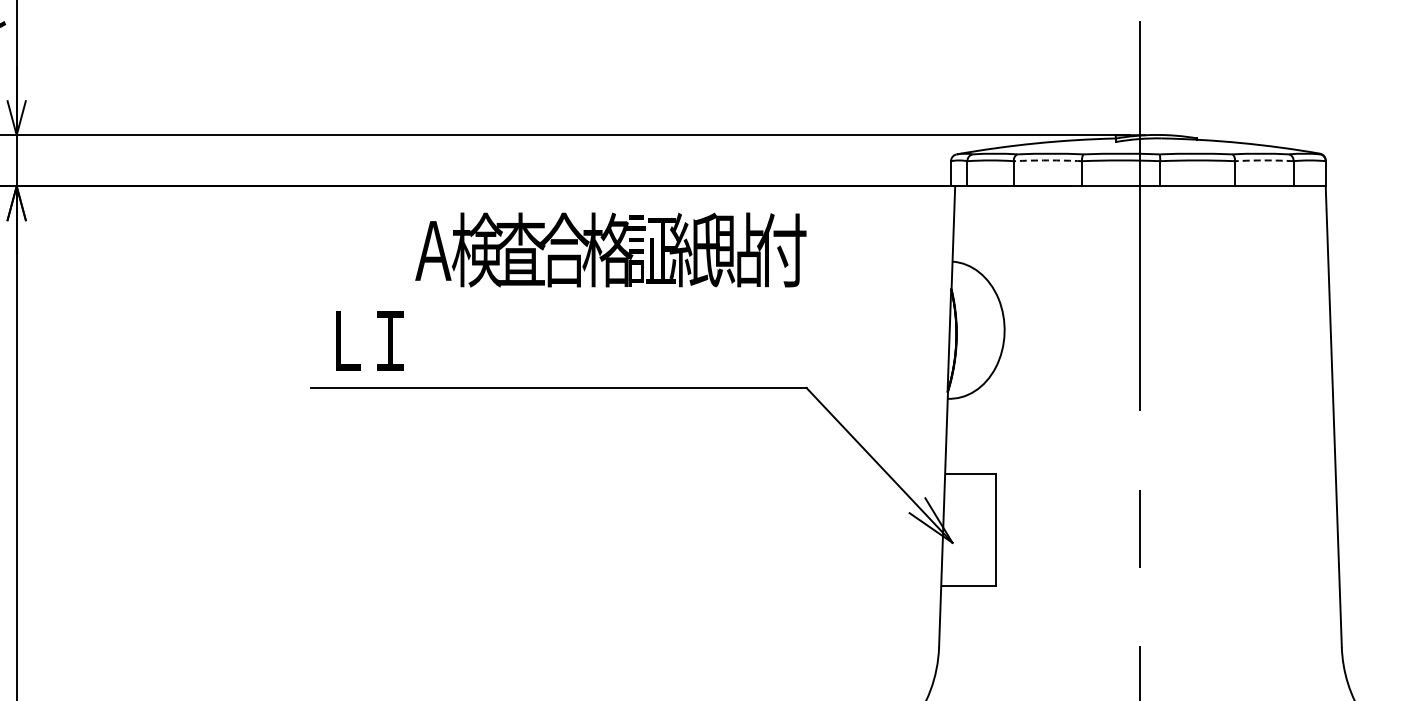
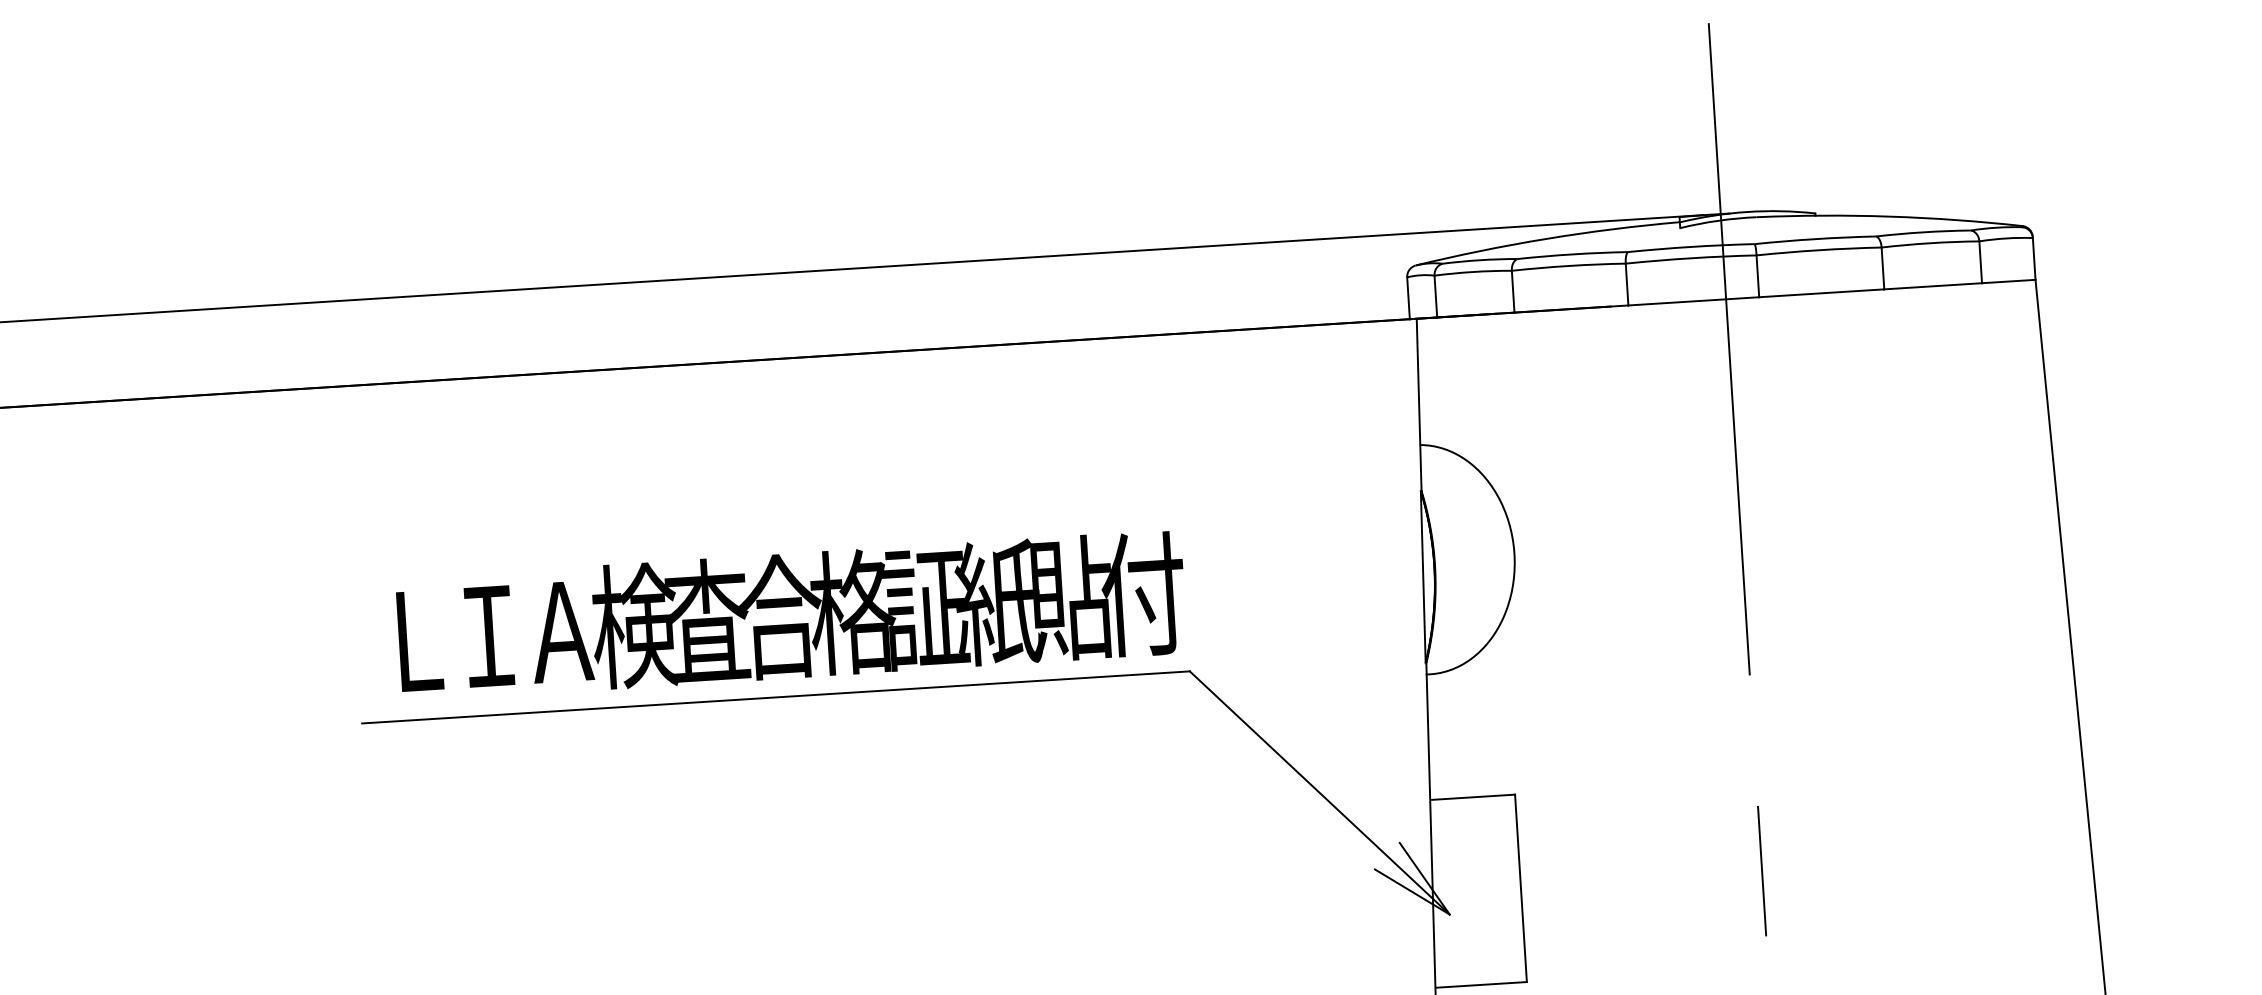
arc: (1047, 160) -> (1568, 266), dashed -> solid
arc: (1264, 160) -> (1930, 243), dashed -> solid
text: (610, 249) -> (857, 610), moved

